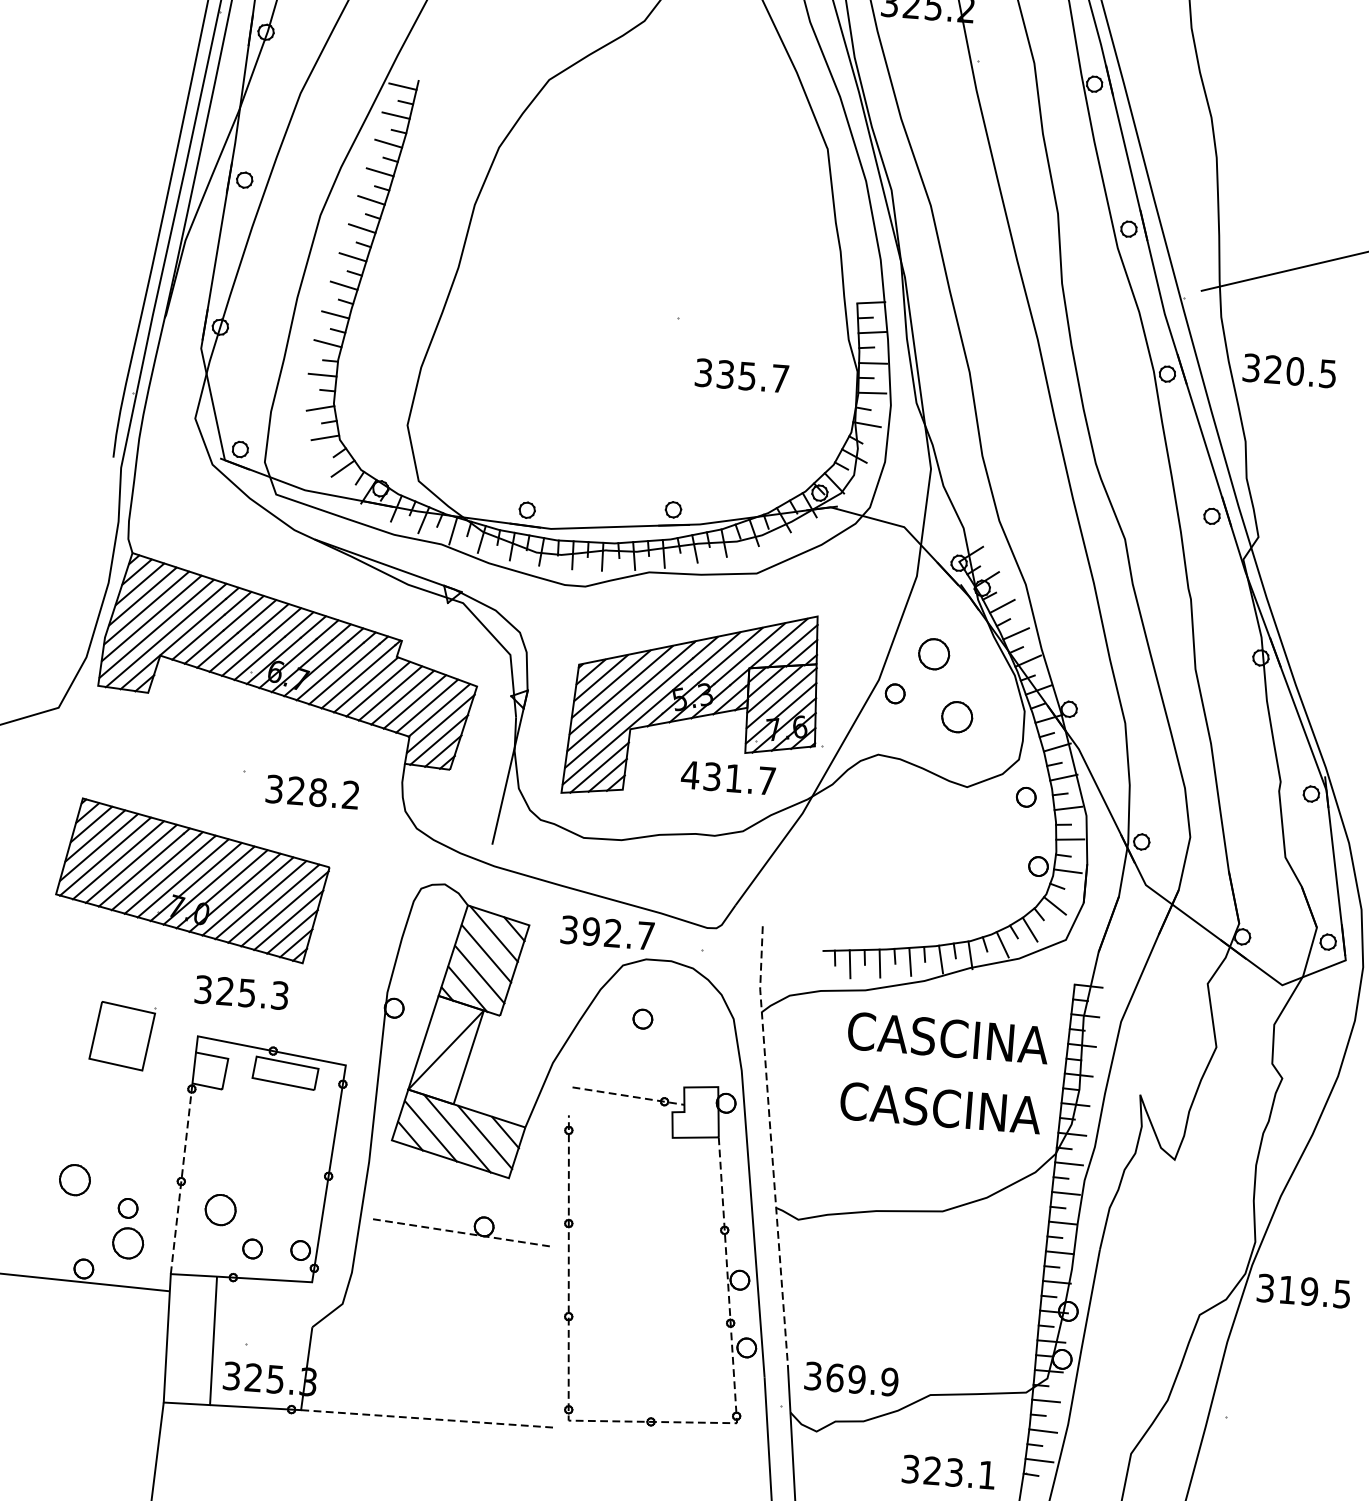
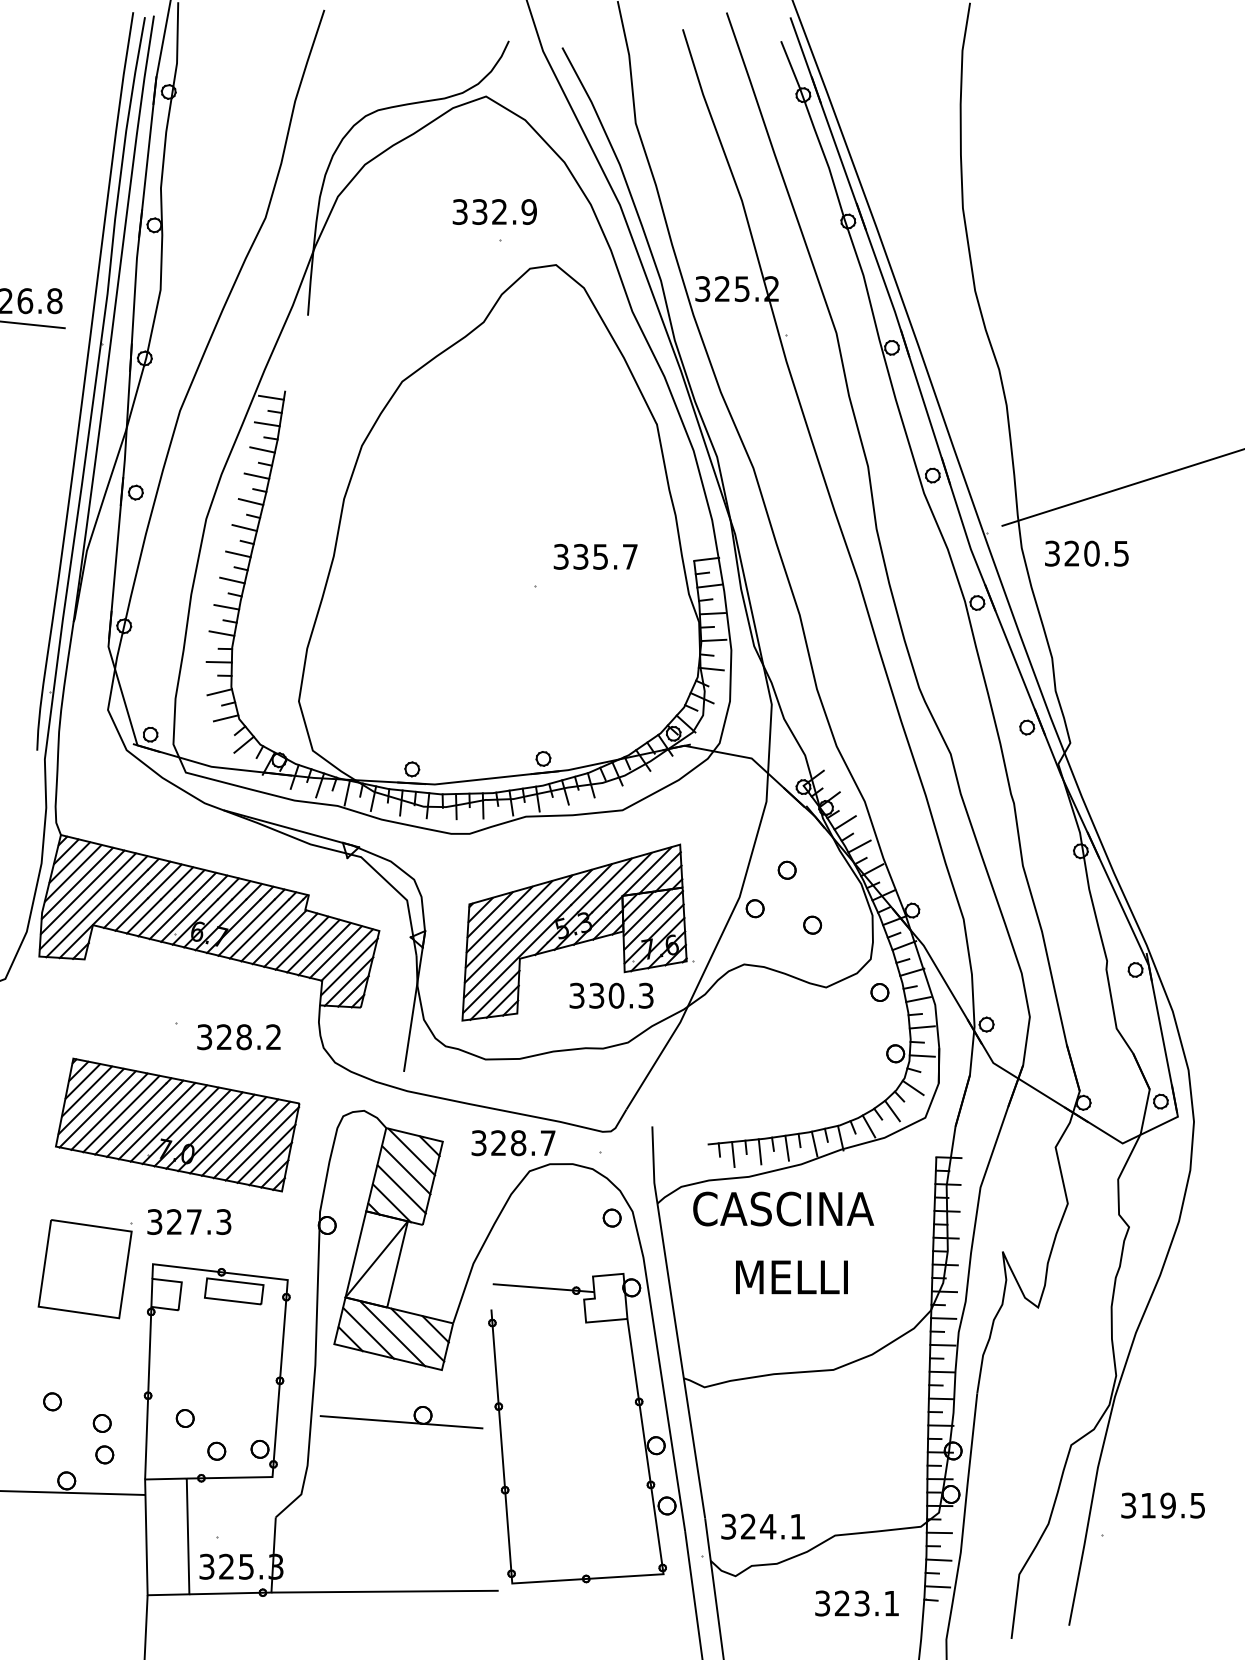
text: (1289, 370) -> (1086, 553), moved
text: (741, 375) -> (595, 556), moved
part: (933, 653) -> (786, 869), size x0.62
part: (957, 716) -> (812, 924), size x0.62
text: (727, 777) -> (610, 995), 431.7 -> 330.3
part: (192, 880) -> (177, 1124), moved
text: (601, 932) -> (508, 1143), 392.7 -> 328.7
text: (247, 992) -> (194, 1221), 325.3 -> 327.3
part: (642, 1018) -> (611, 1217), moved
part: (121, 1036) -> (84, 1269), size x1.67
text: (948, 1037) -> (783, 1208), moved
line: (628, 1096) -> (543, 1288), dashed -> solid
text: (940, 1108) -> (824, 1277), CASCINA -> MELLI
line: (771, 1144) -> (675, 1321), dashed -> solid
line: (181, 1178) -> (148, 1392), dashed -> solid
part: (74, 1179) -> (52, 1401), size x0.62
part: (219, 1209) -> (184, 1418), size x0.62
line: (459, 1232) -> (401, 1422), dashed -> solid
part: (127, 1242) -> (104, 1454), size x0.62
text: (1303, 1291) -> (1162, 1505), moved
text: (861, 1379) -> (772, 1526), 369.9 -> 324.1
line: (427, 1418) -> (385, 1591), dashed -> solid
line: (642, 1421) -> (578, 1579), dashed -> solid

